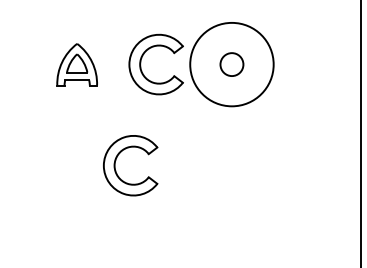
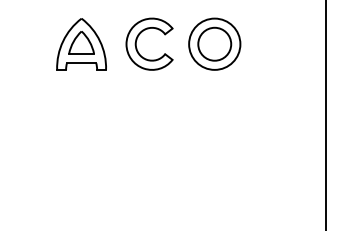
circle: (231, 63) -> (214, 43), size x0.71
circle: (231, 63) -> (214, 43), size x1.67
part: (77, 64) -> (81, 44), size x1.43
part: (116, 161) -> (115, 127), removed

